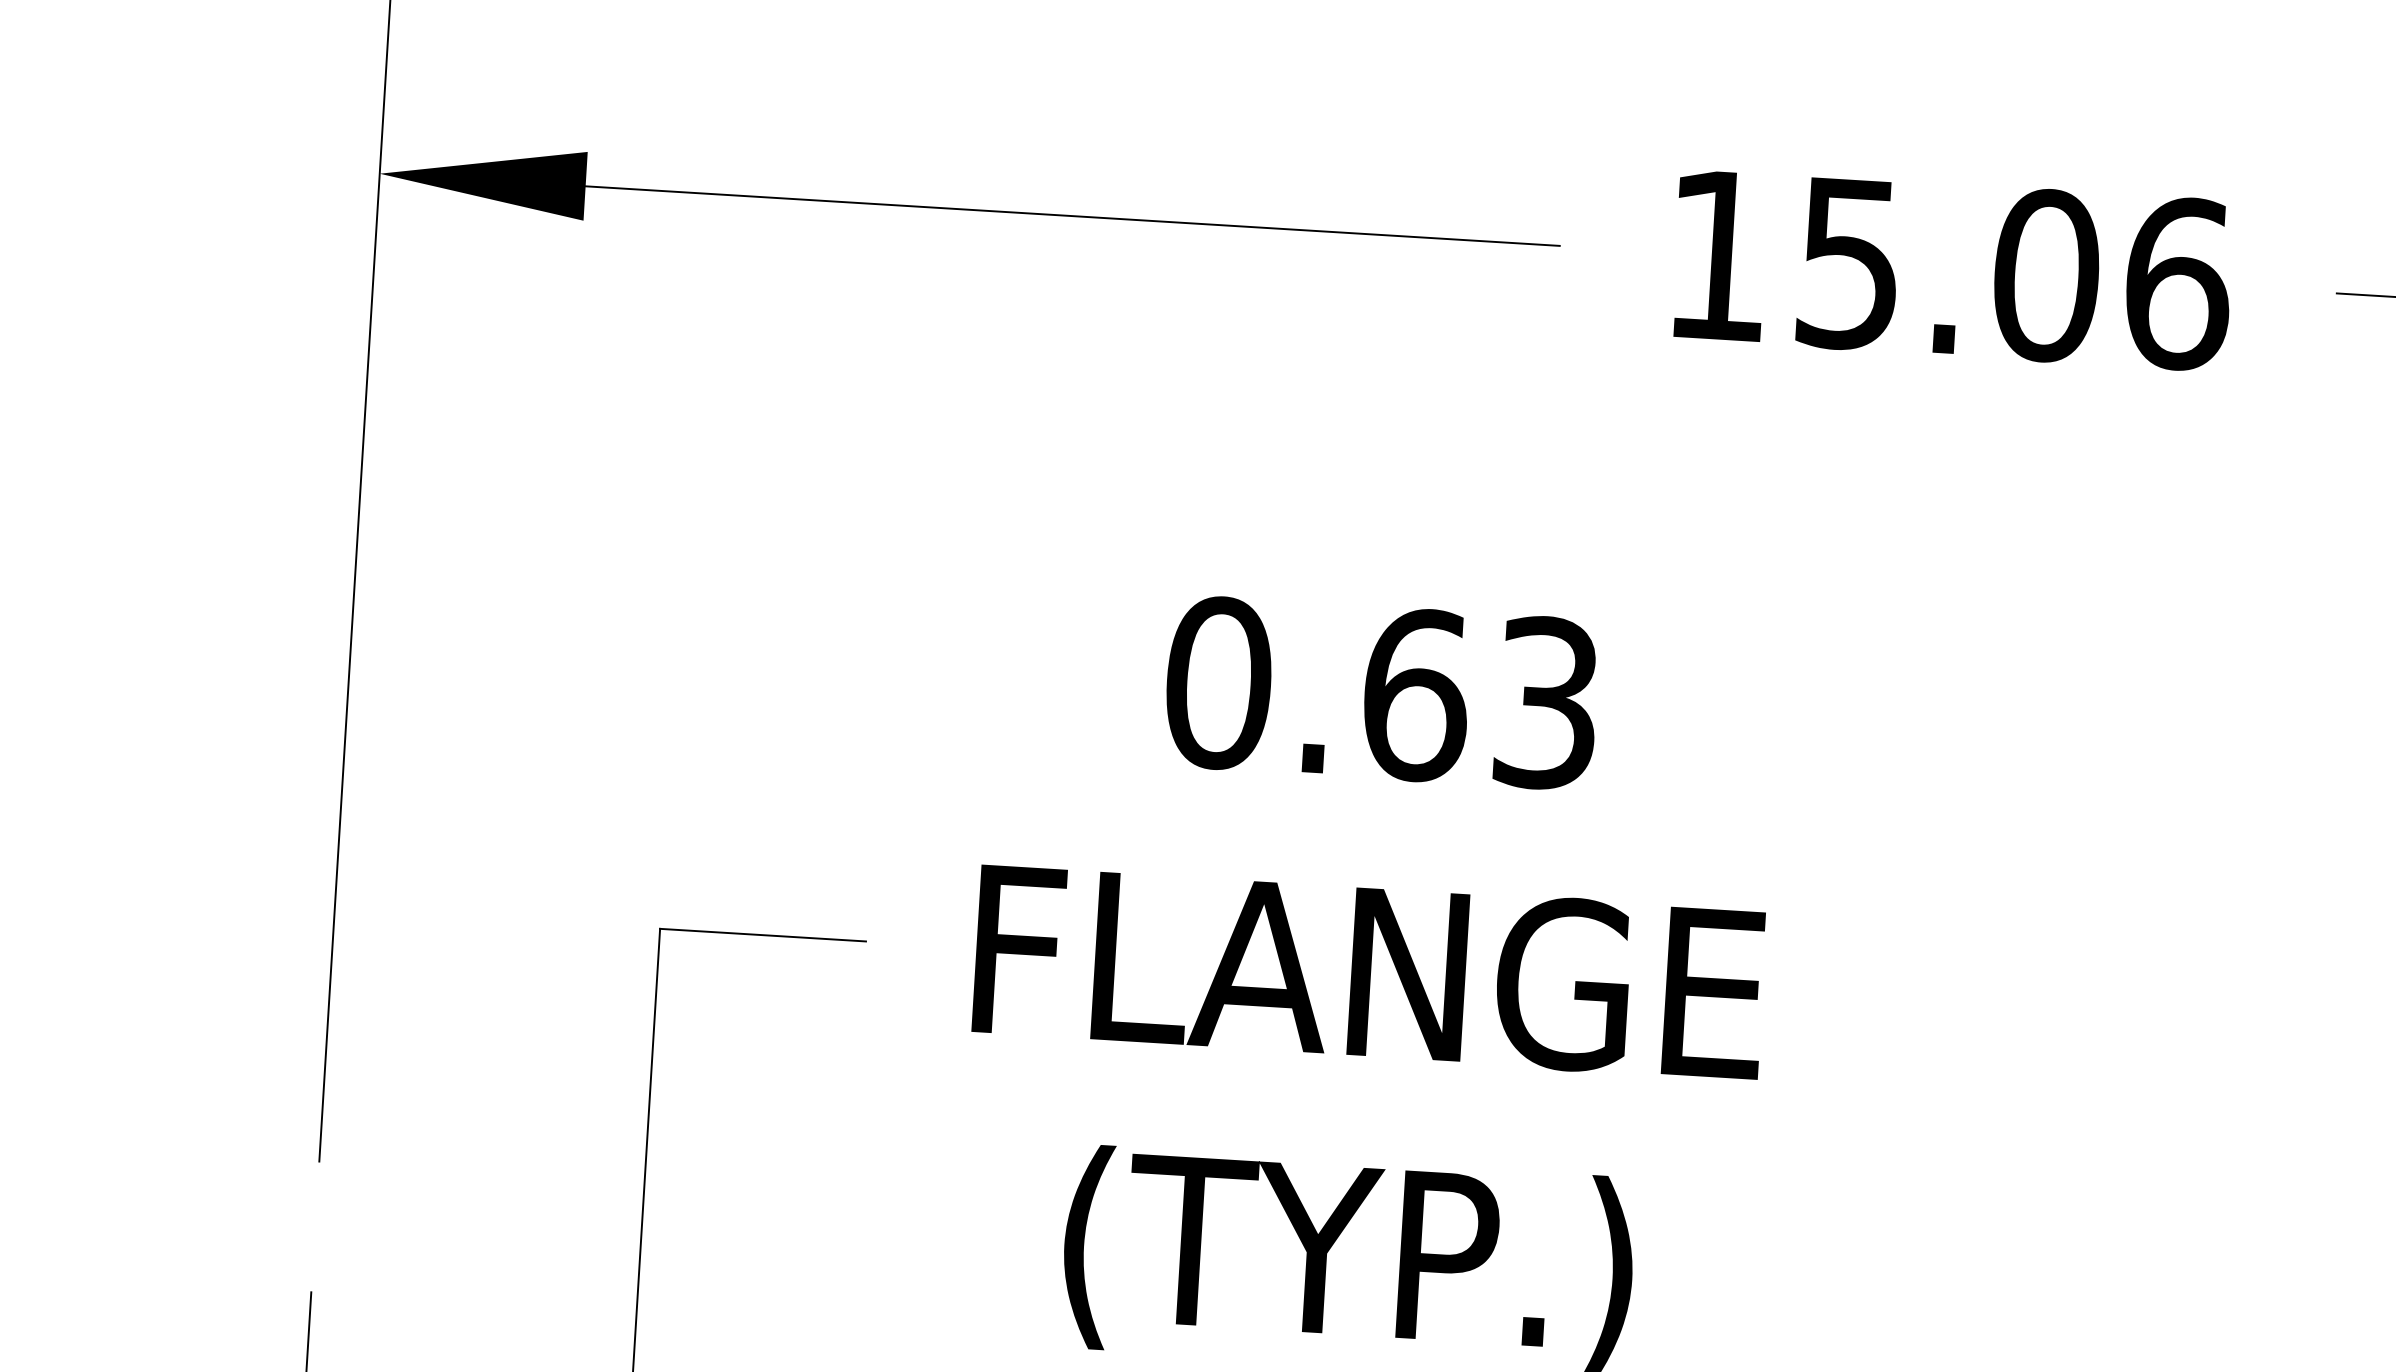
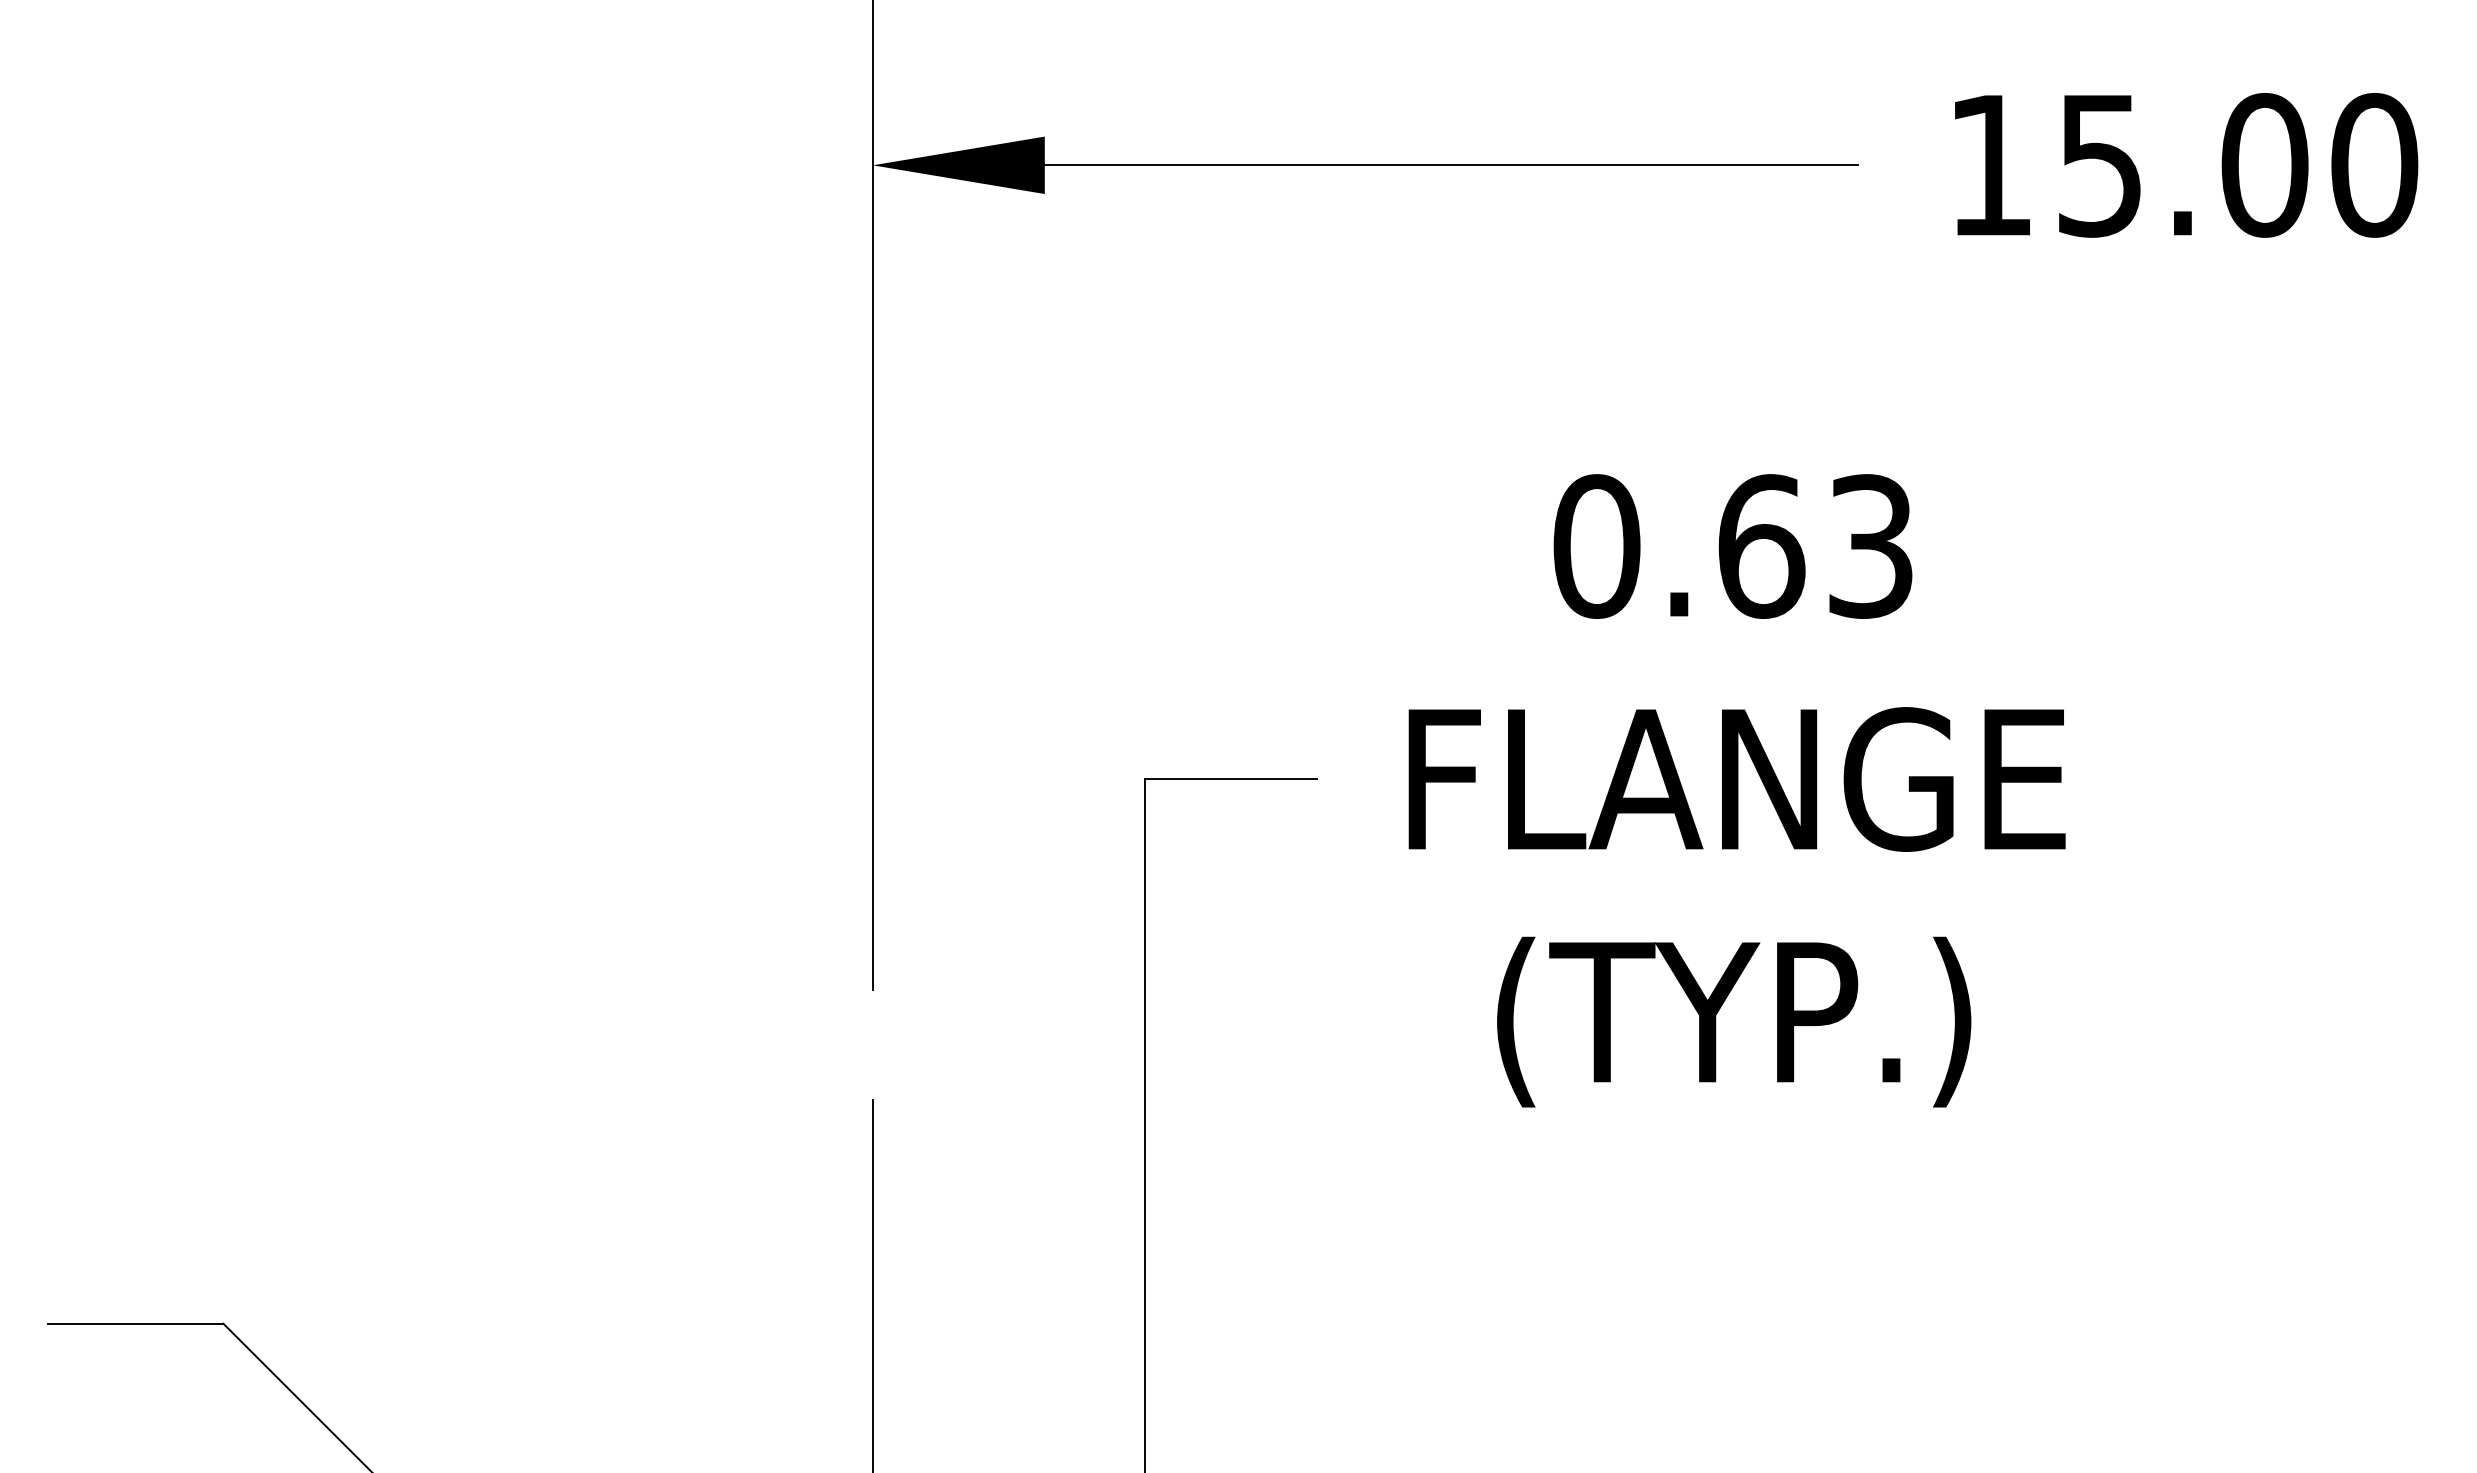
text: (2177, 283) -> (2374, 165), 15.06 -> 15.00

